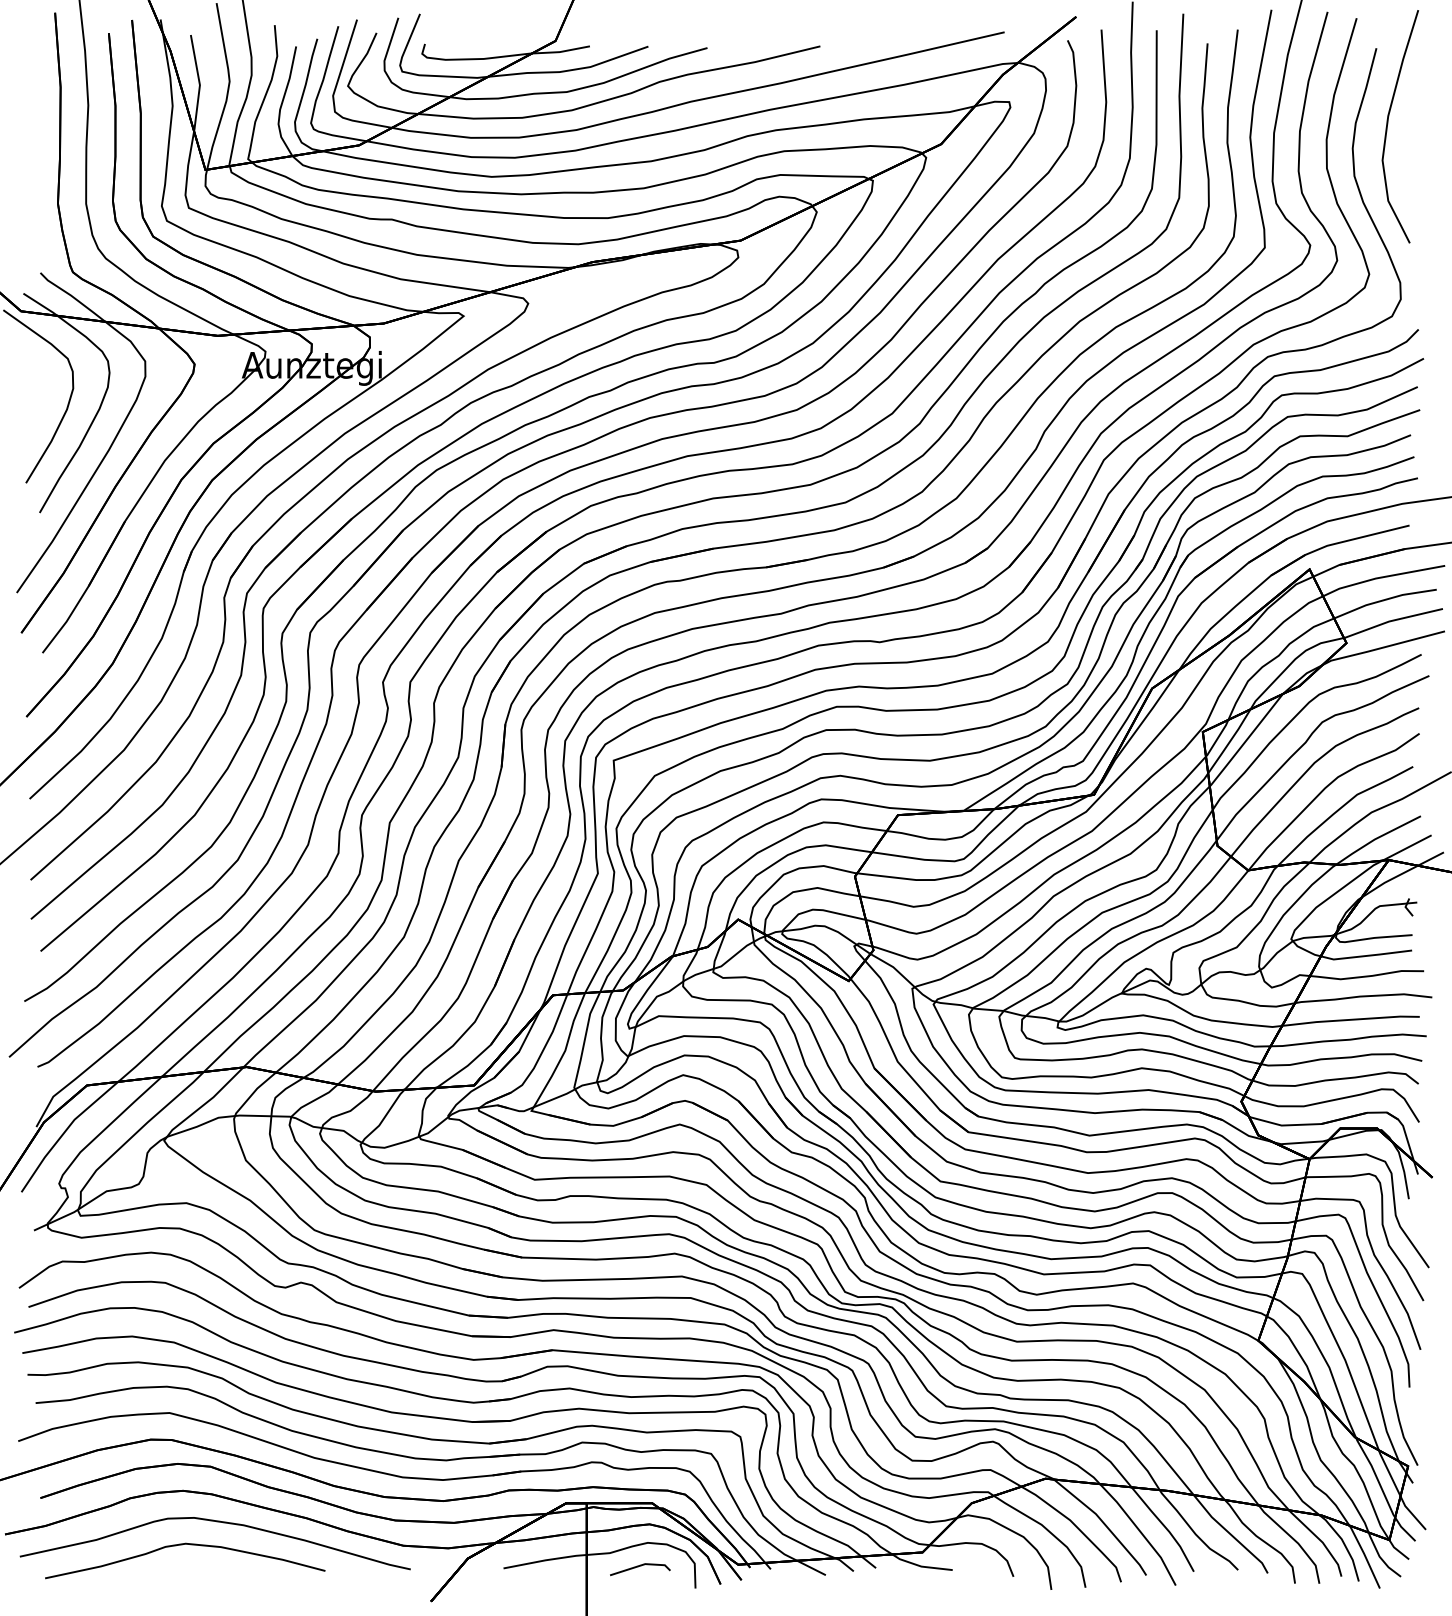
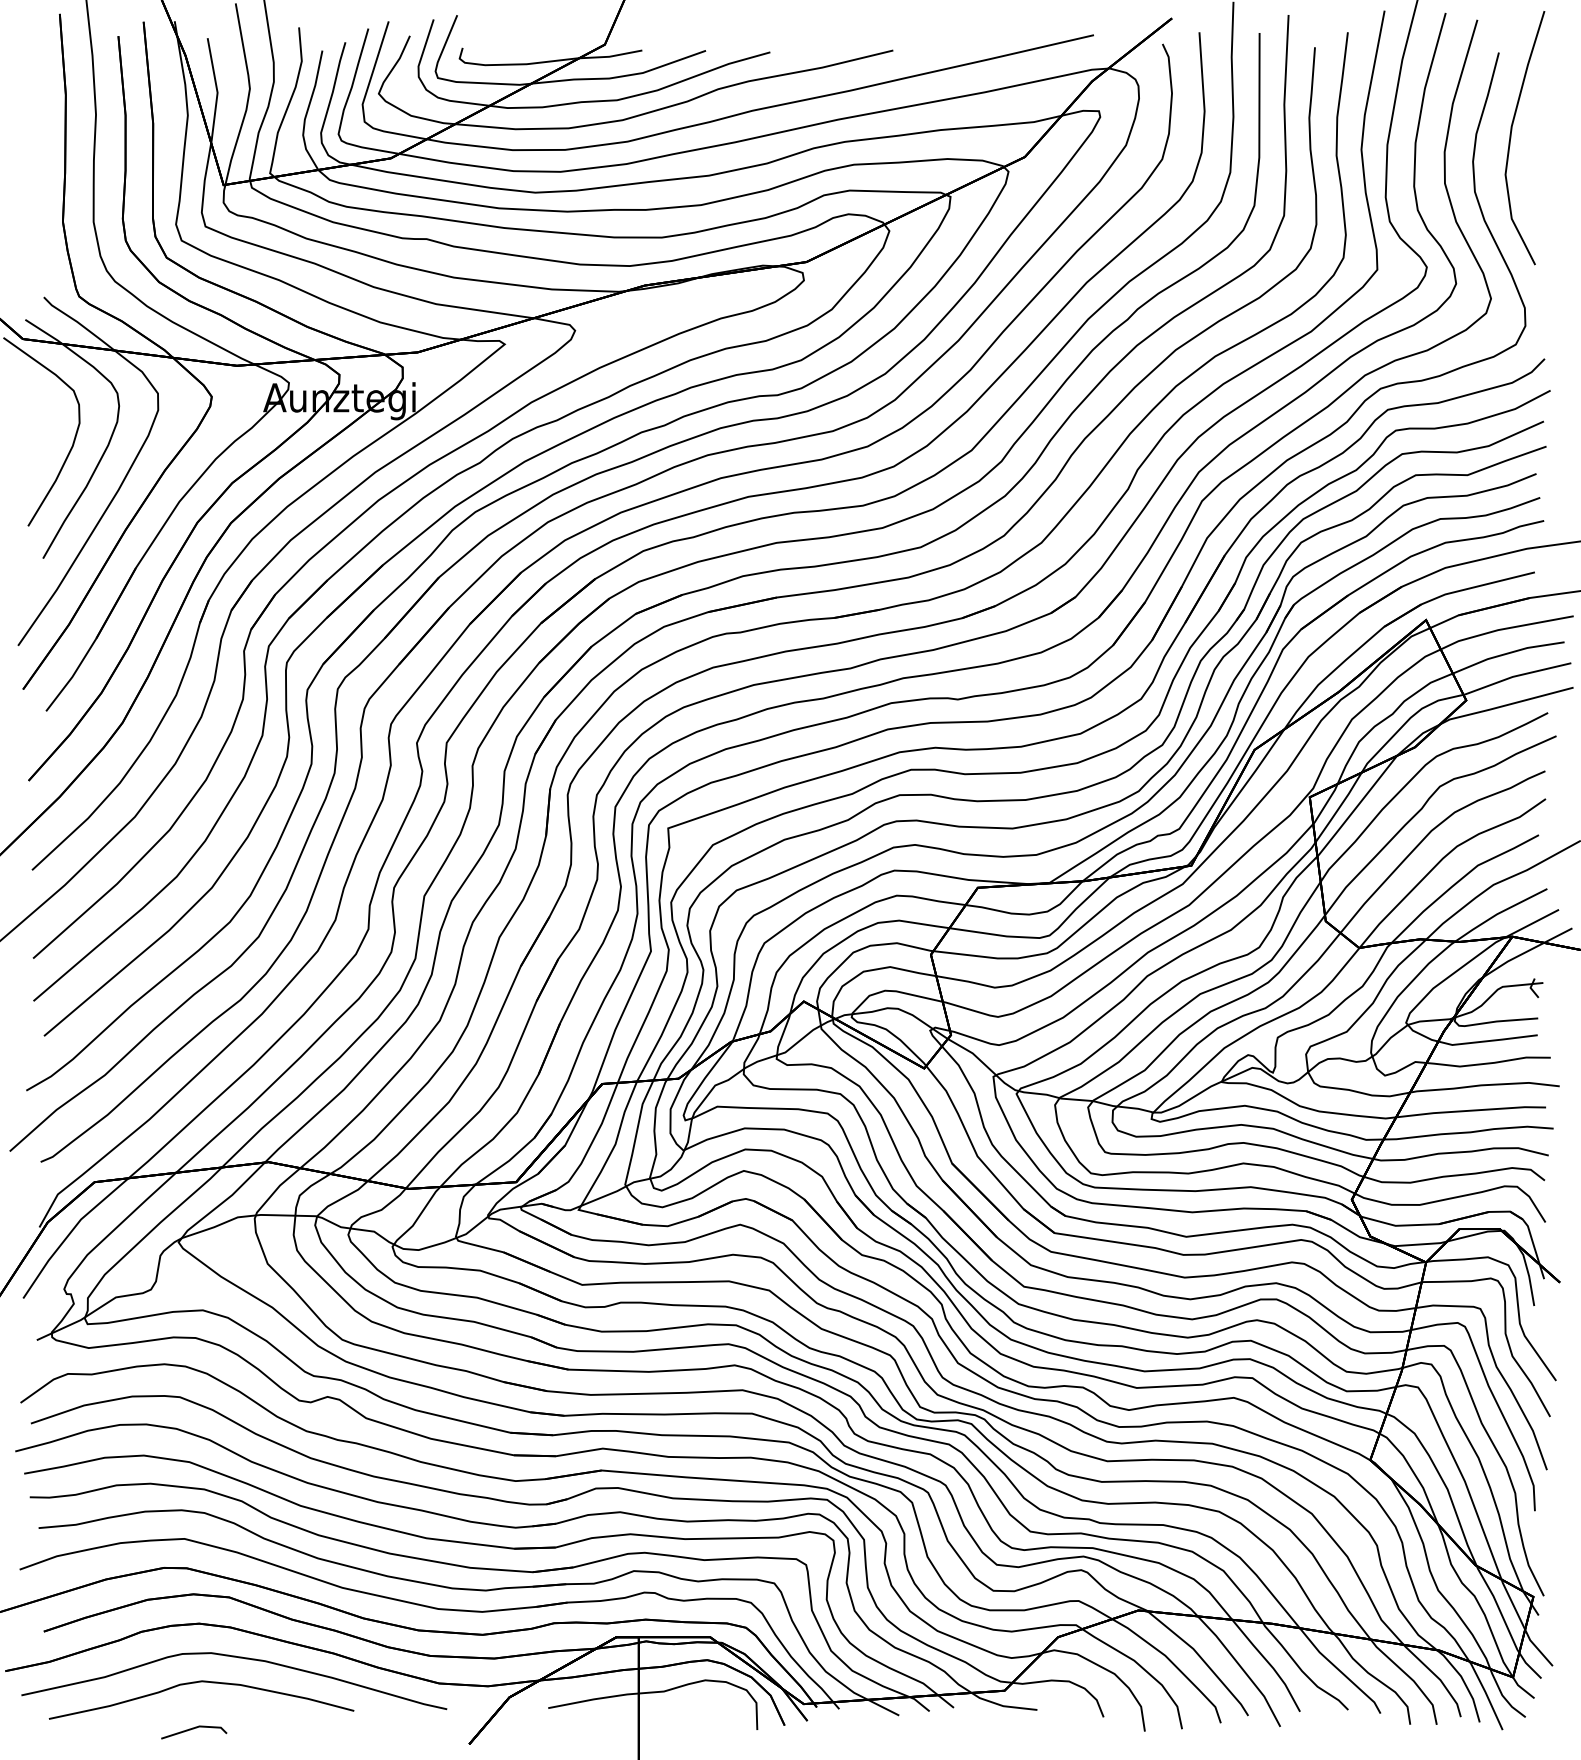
line: (639, 1566) -> (193, 1729), moved

